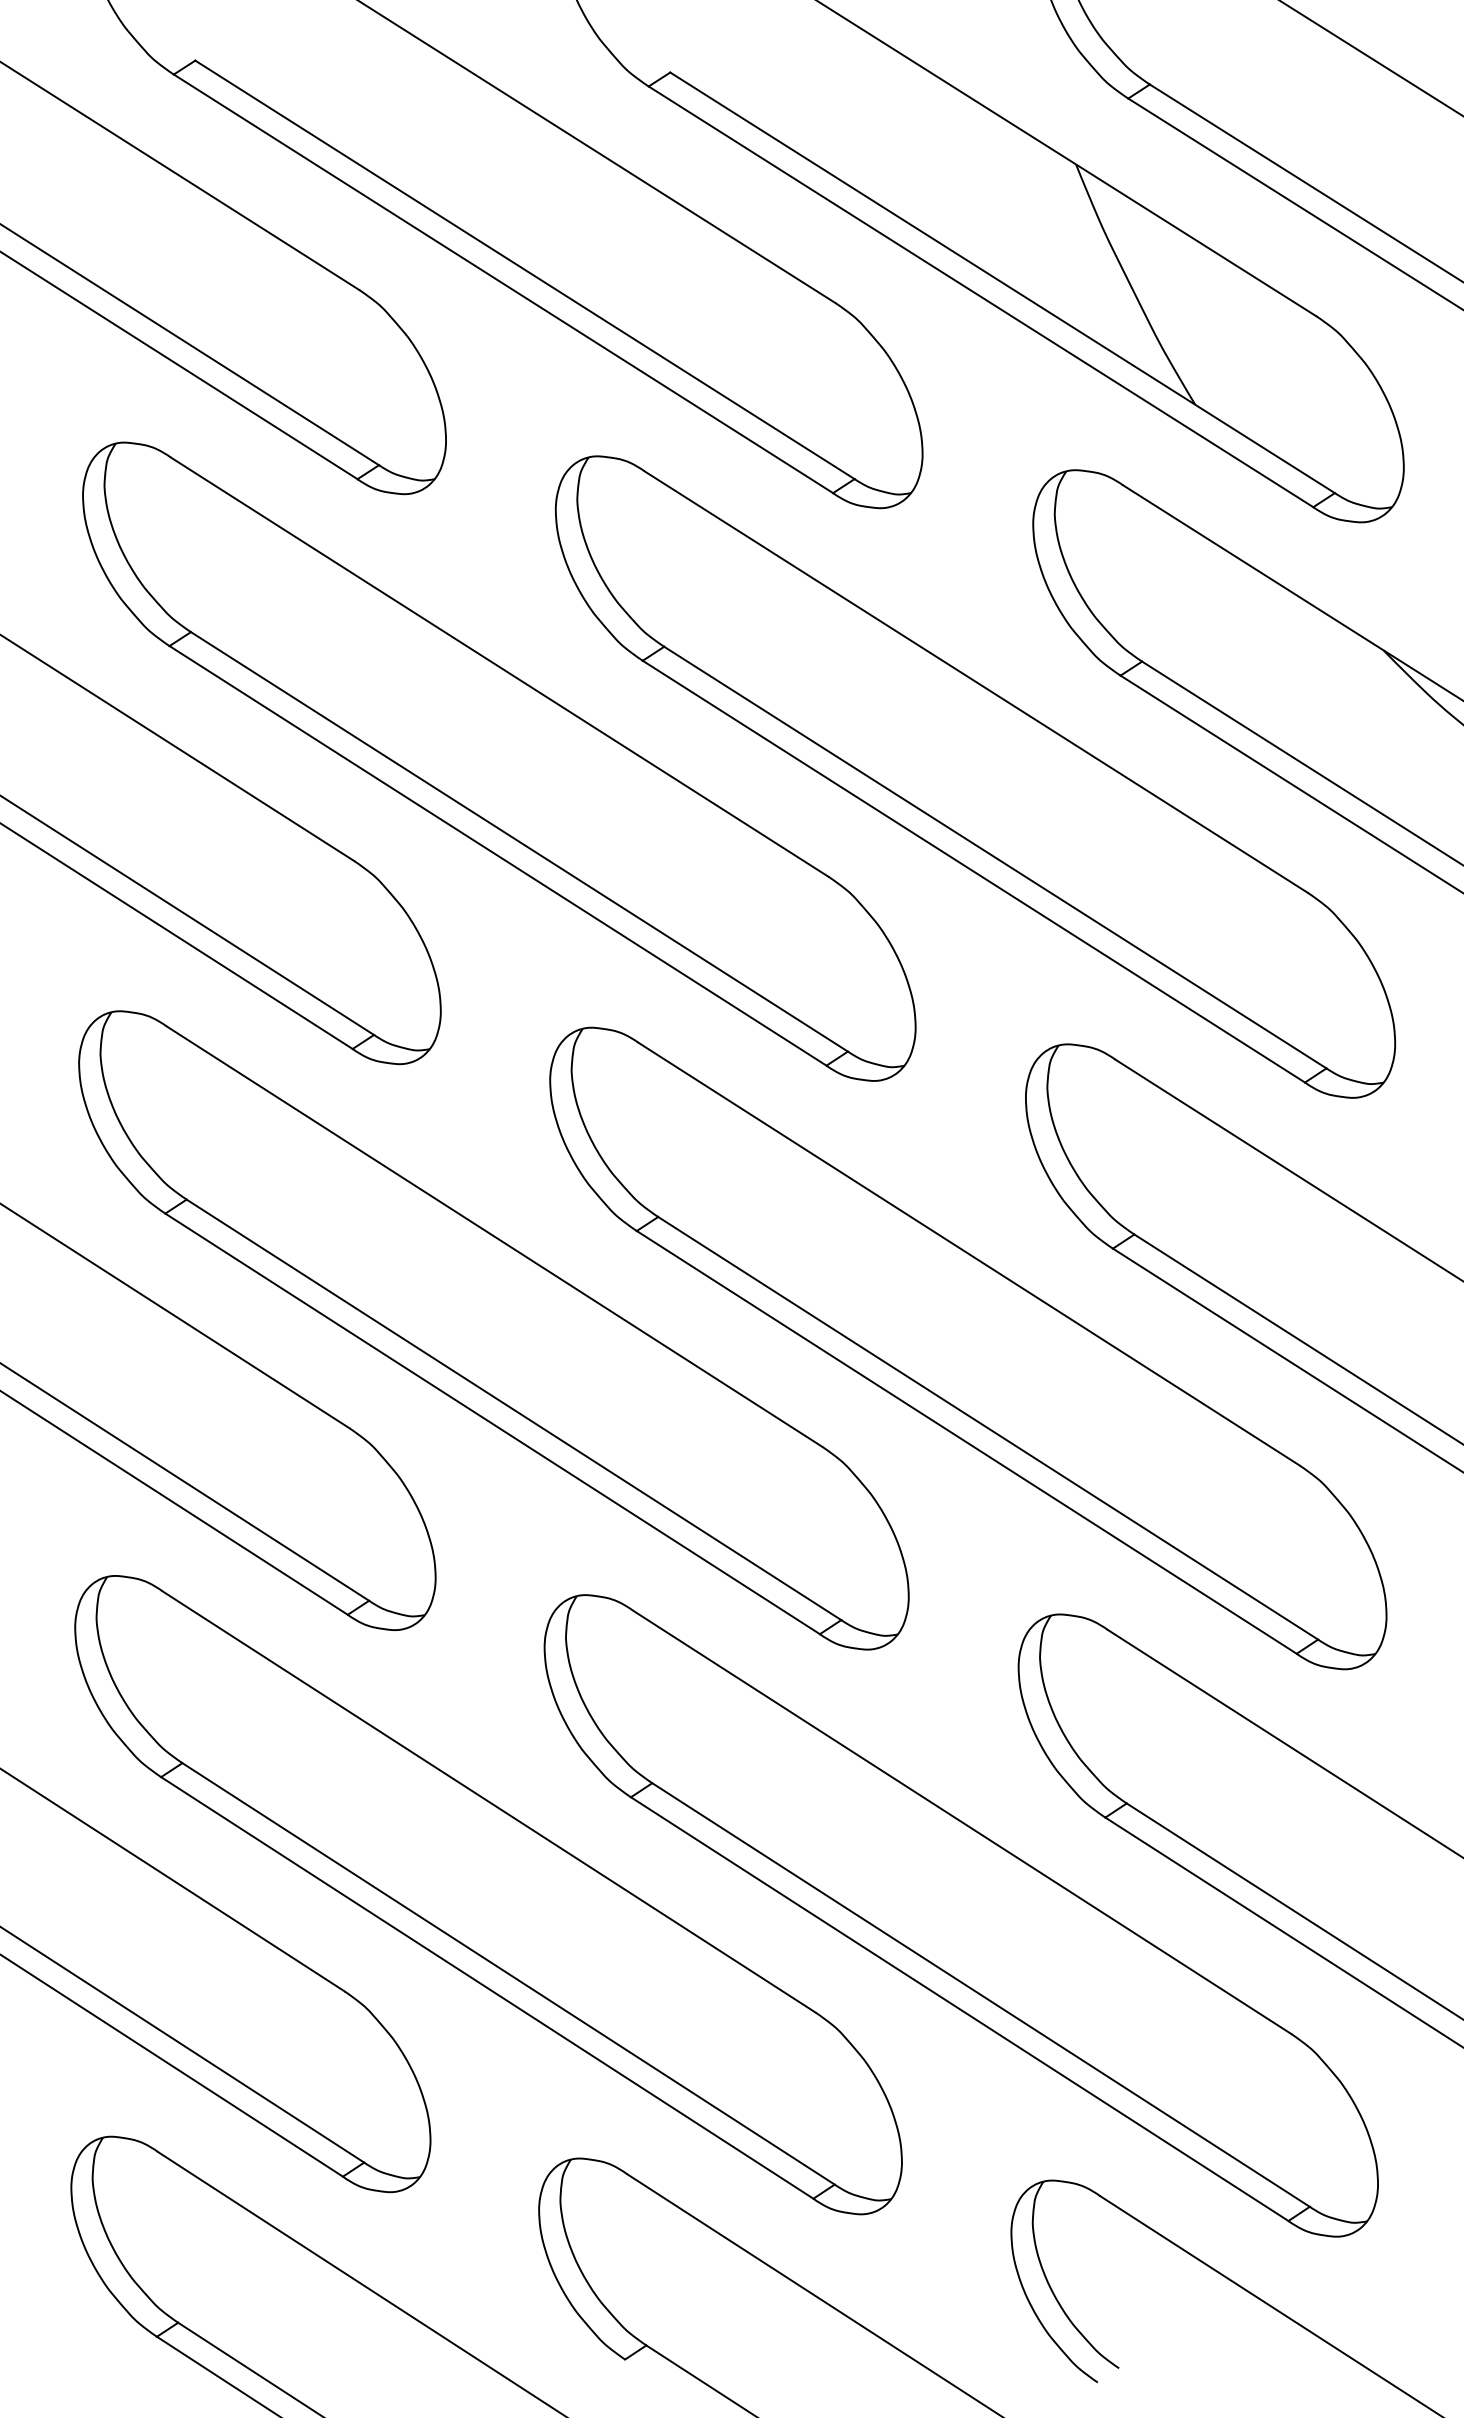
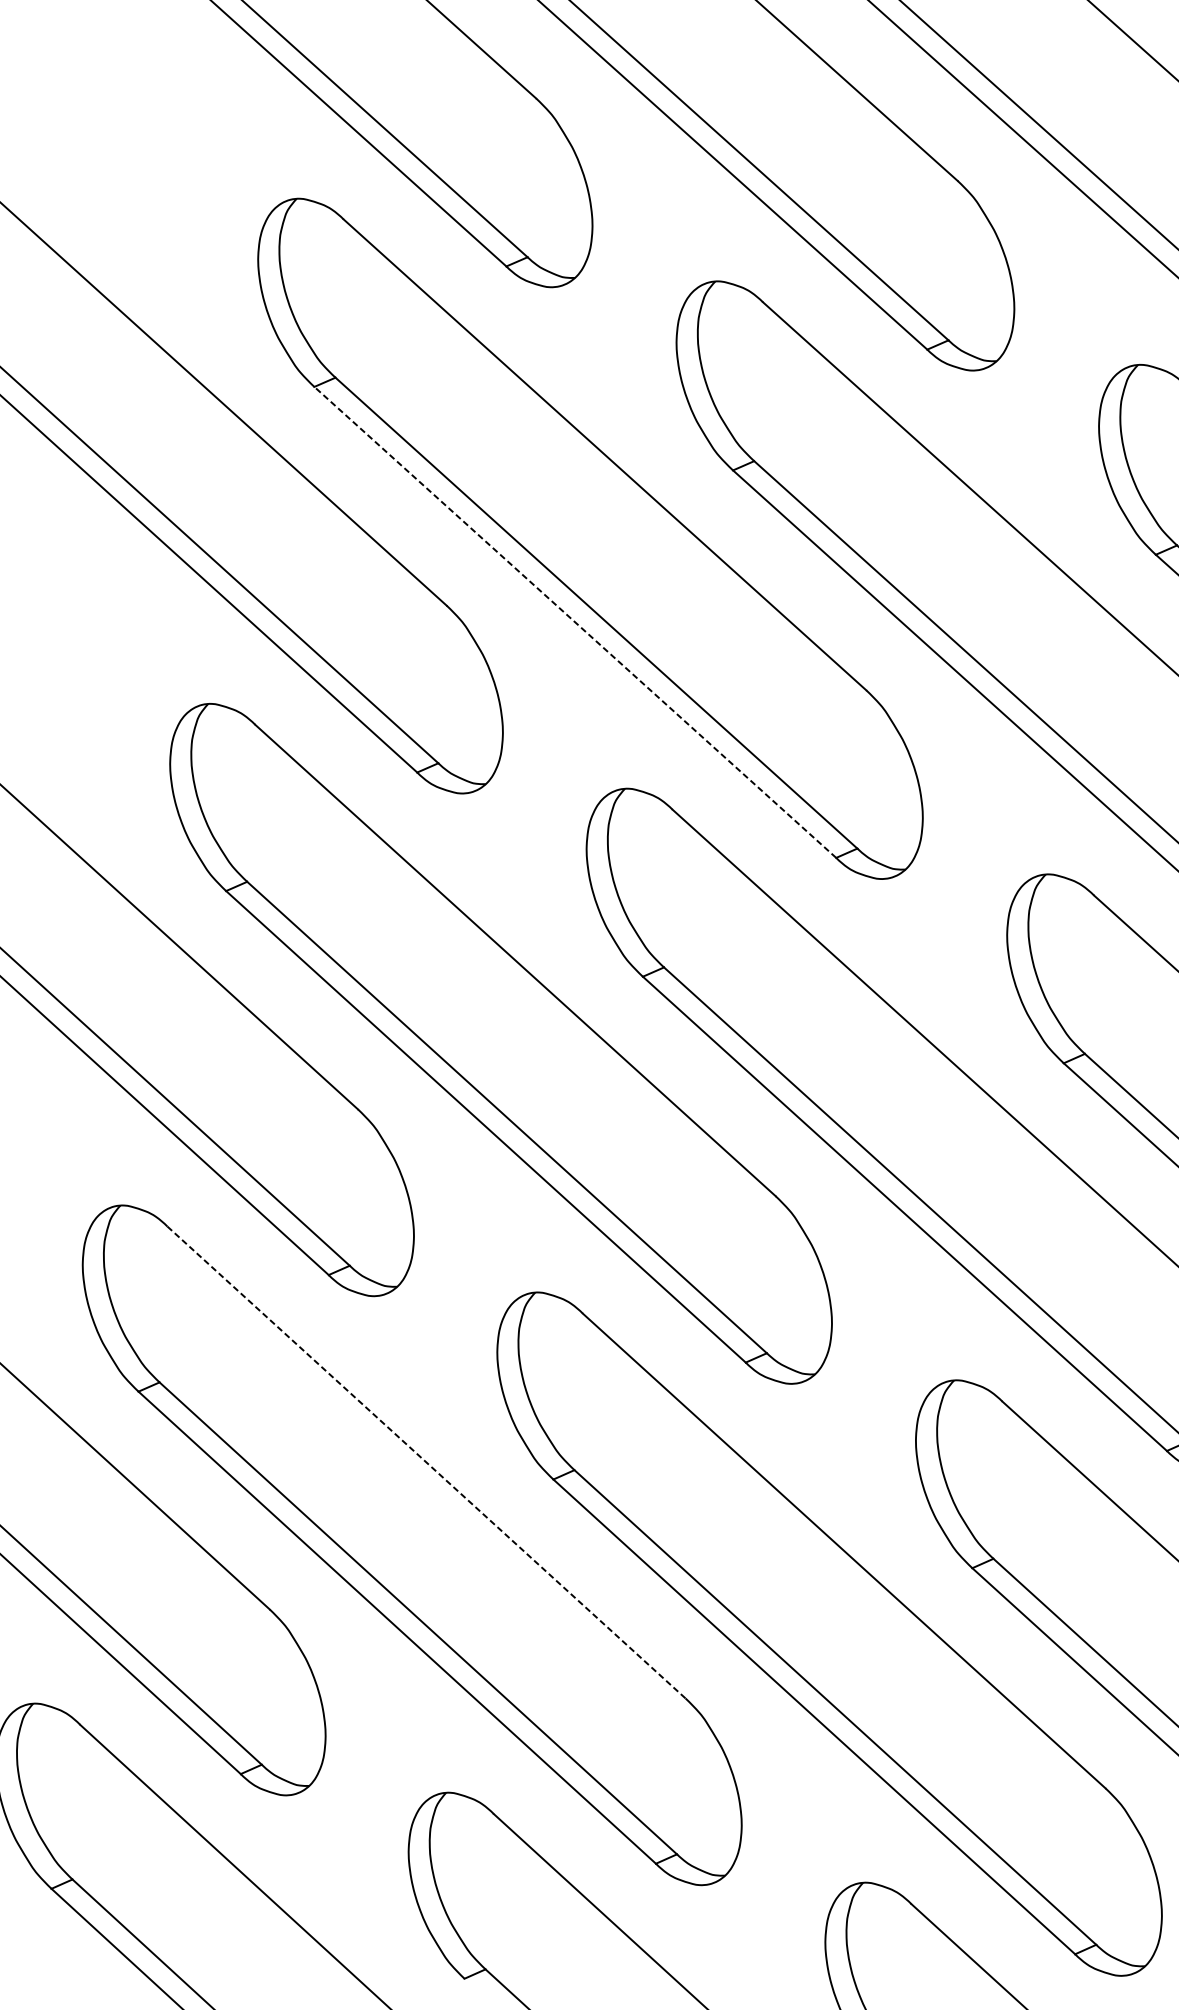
line: (498, 855) -> (575, 622), solid -> dashed
line: (489, 1801) -> (426, 1462), solid -> dashed

